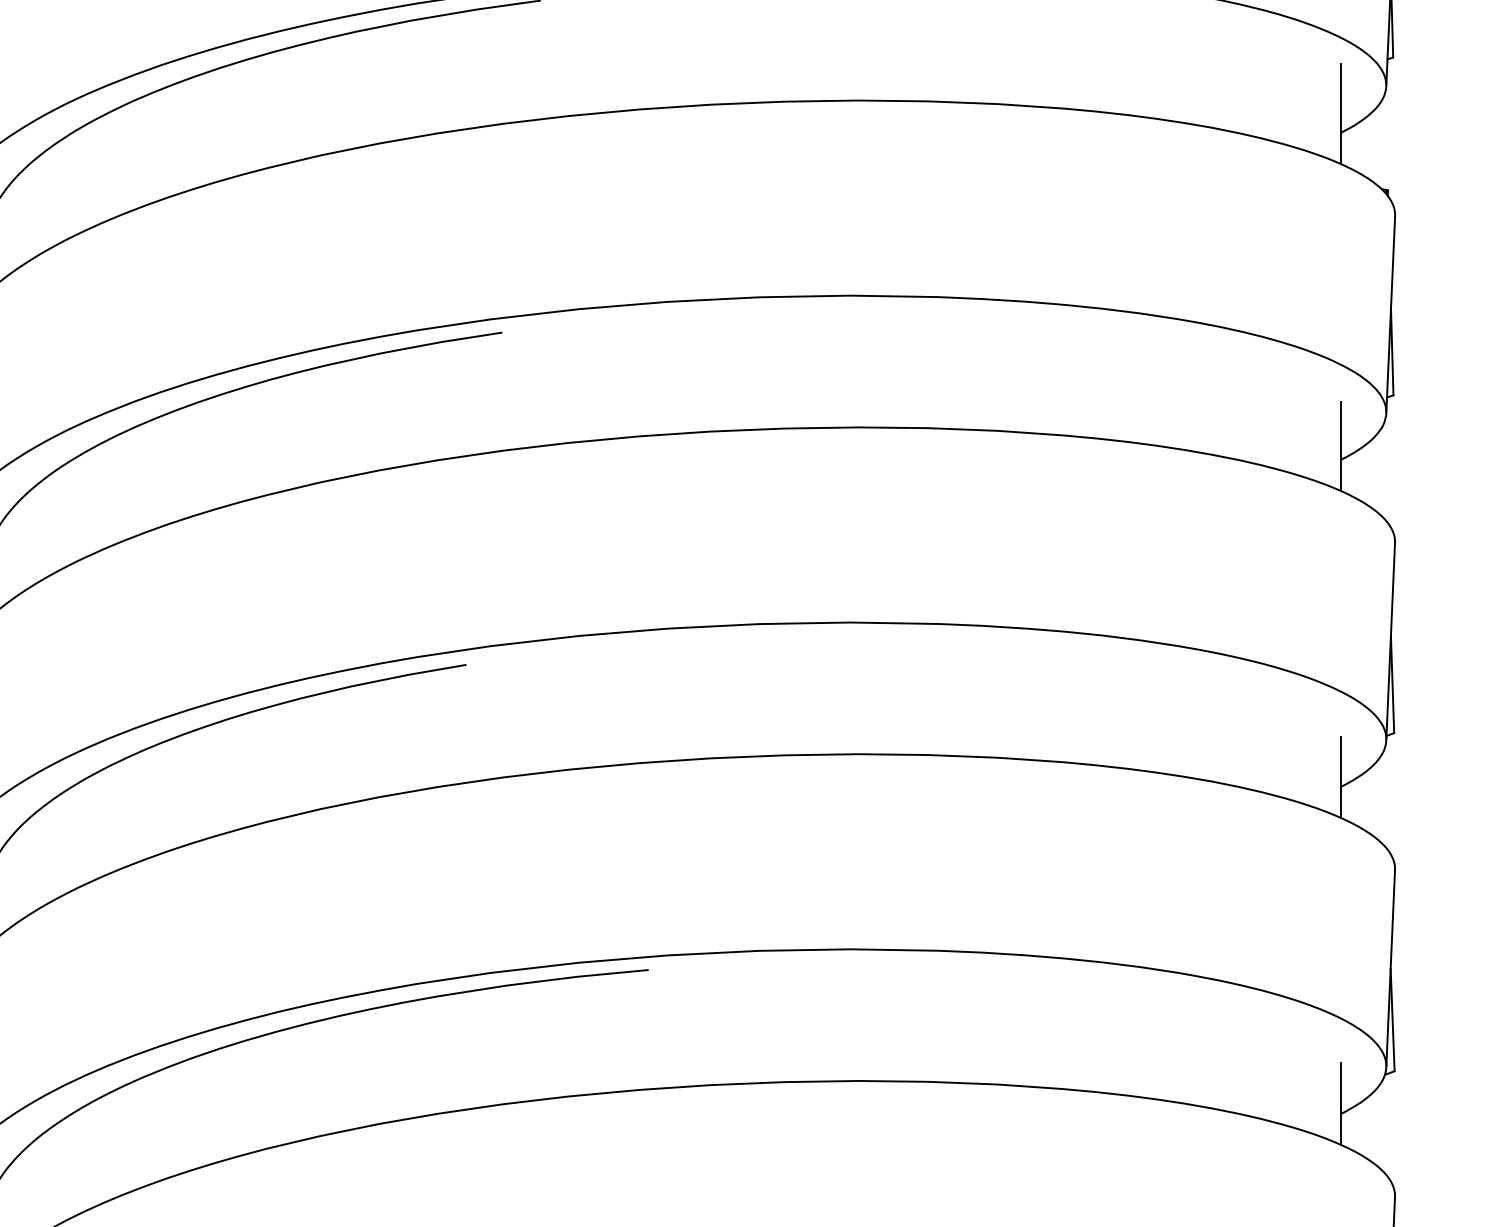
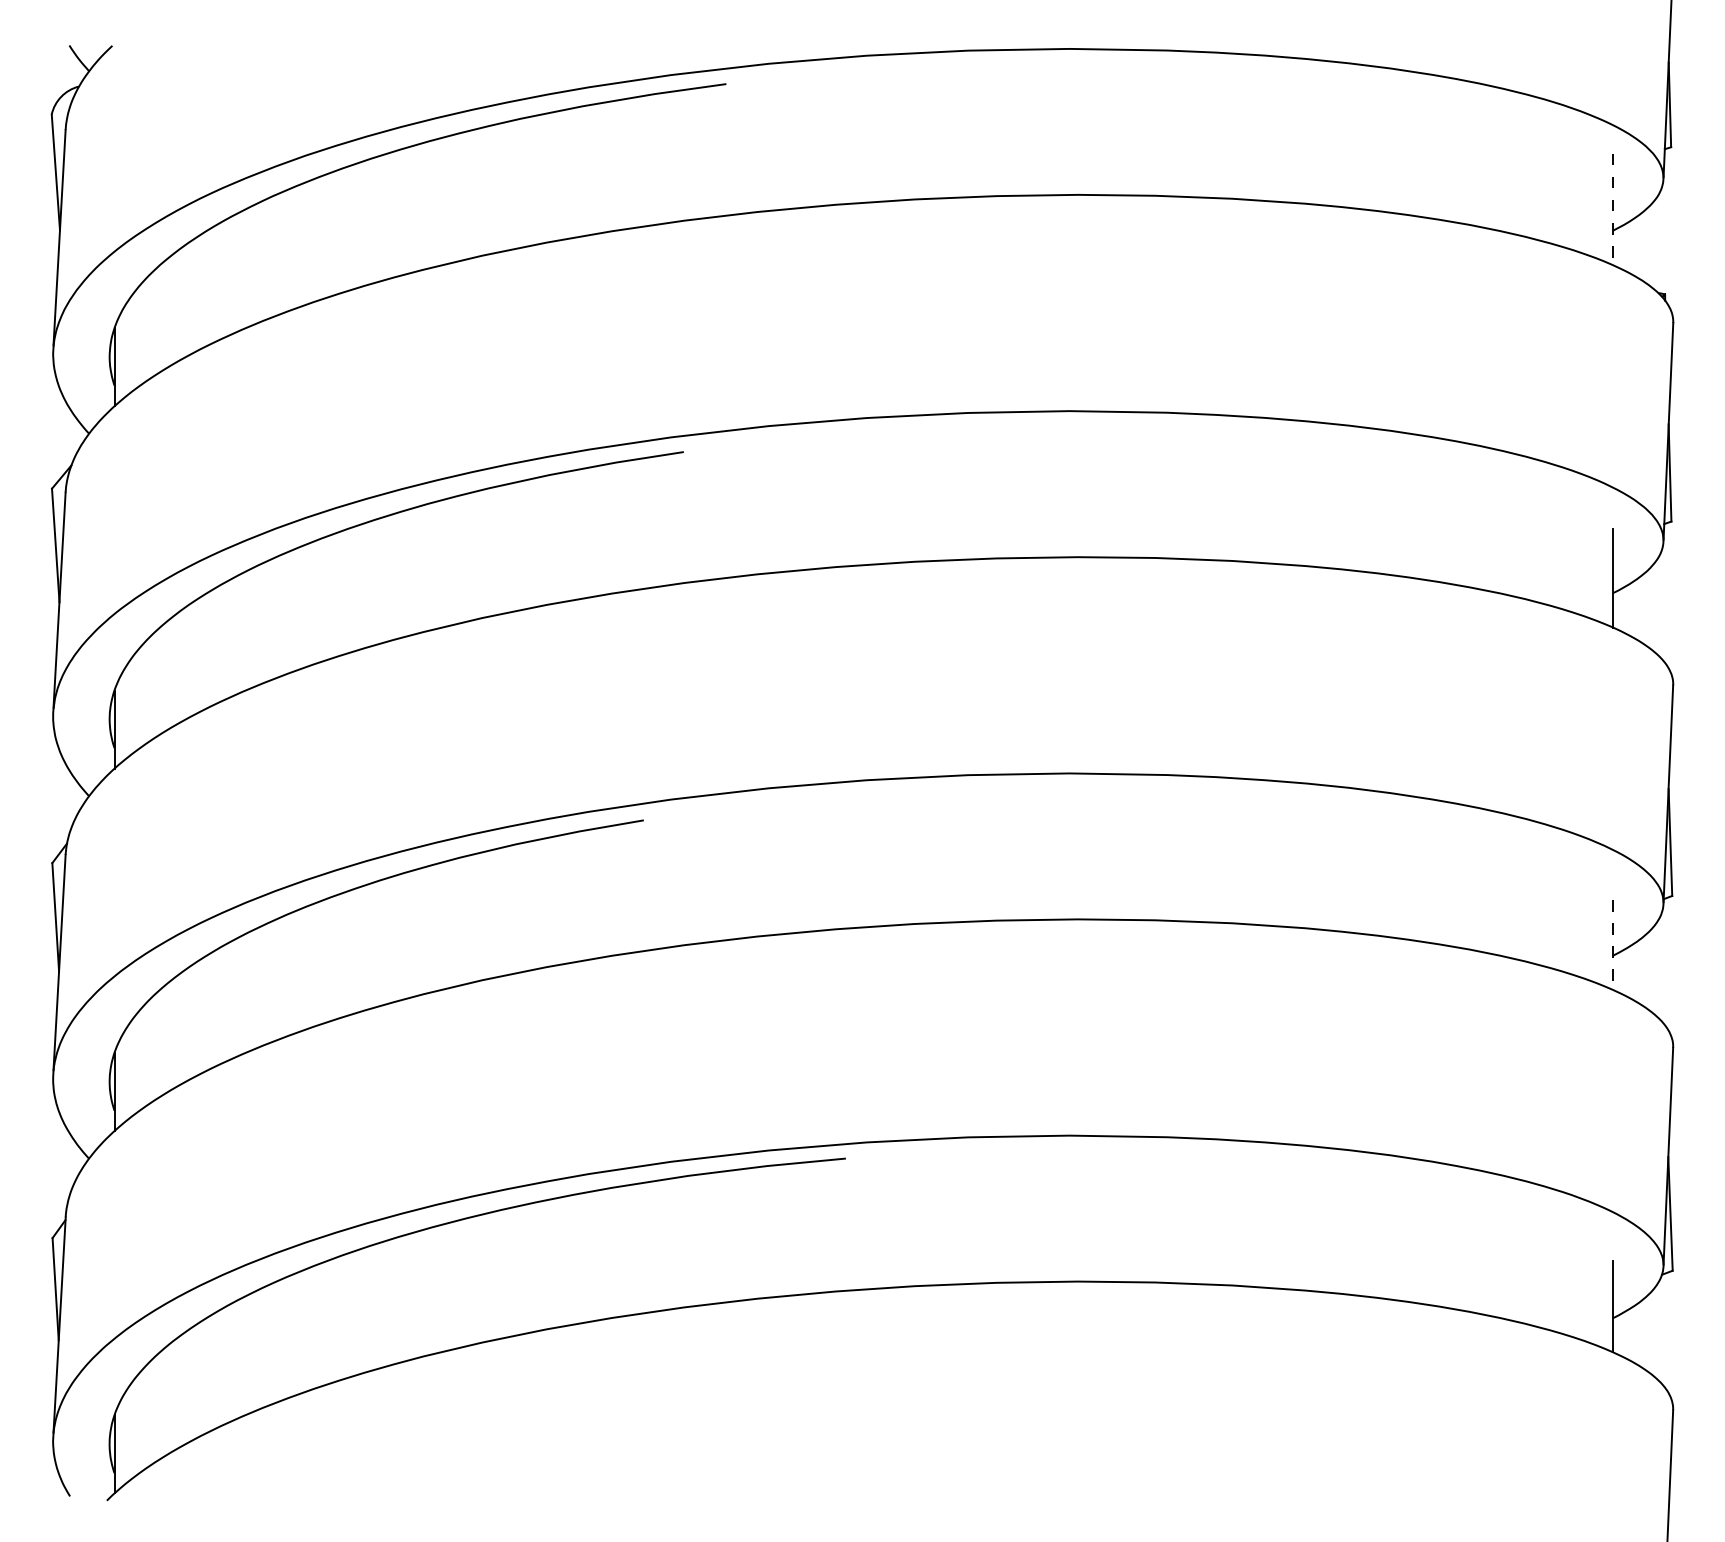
line: (1341, 113) -> (1613, 209), solid -> dashed
line: (1341, 777) -> (1613, 945), solid -> dashed

